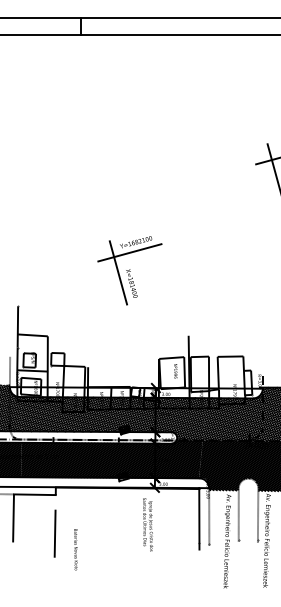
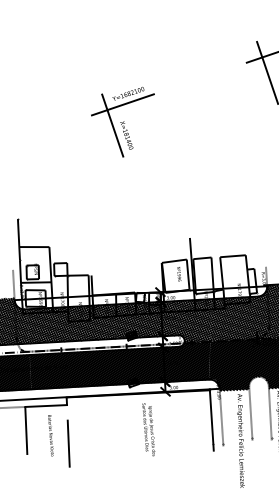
part: (129, 270) -> (123, 122), moved
text: (148, 524) -> (149, 429), moved
text: (75, 549) -> (50, 435), moved

